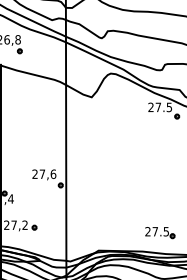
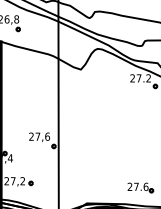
text: (169, 107) -> (148, 78), 27.5 -> 27.2
text: (166, 231) -> (146, 186), 27.5 -> 27.6

